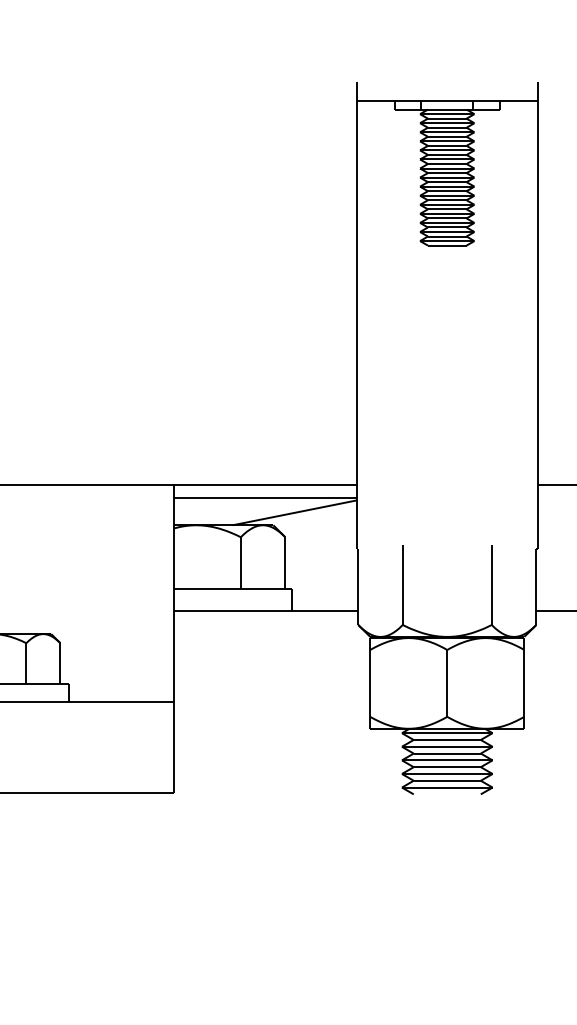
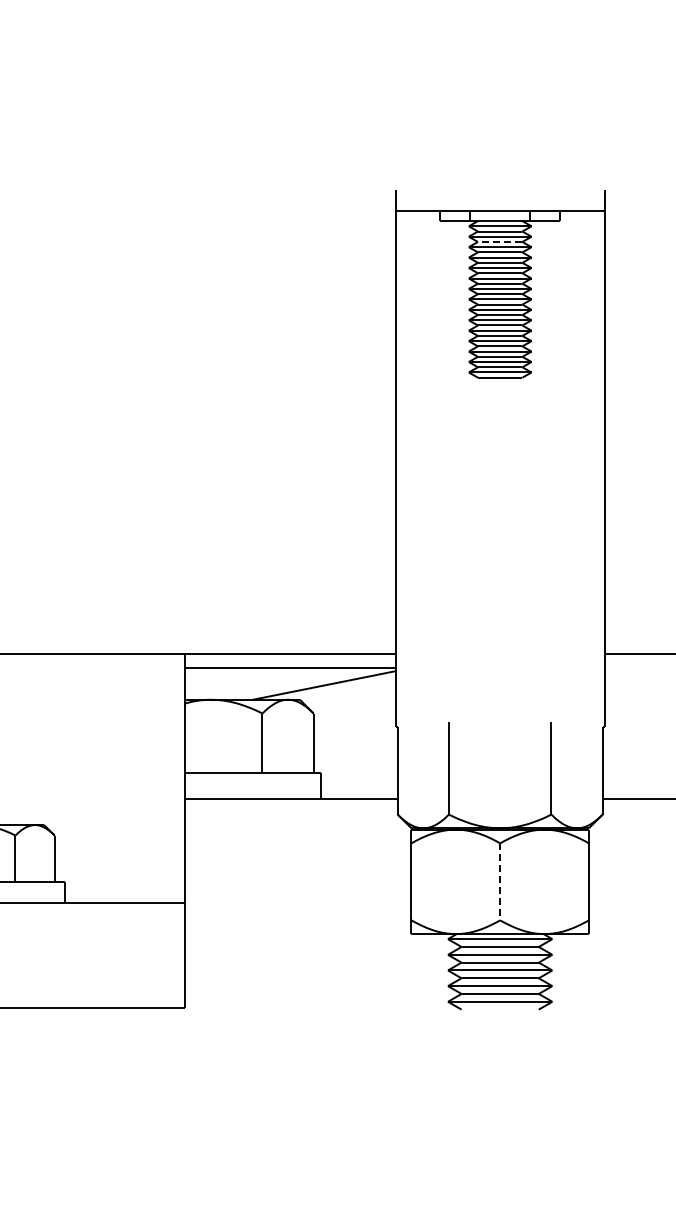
line: (446, 127) -> (499, 241), solid -> dashed
line: (447, 683) -> (500, 882), solid -> dashed

